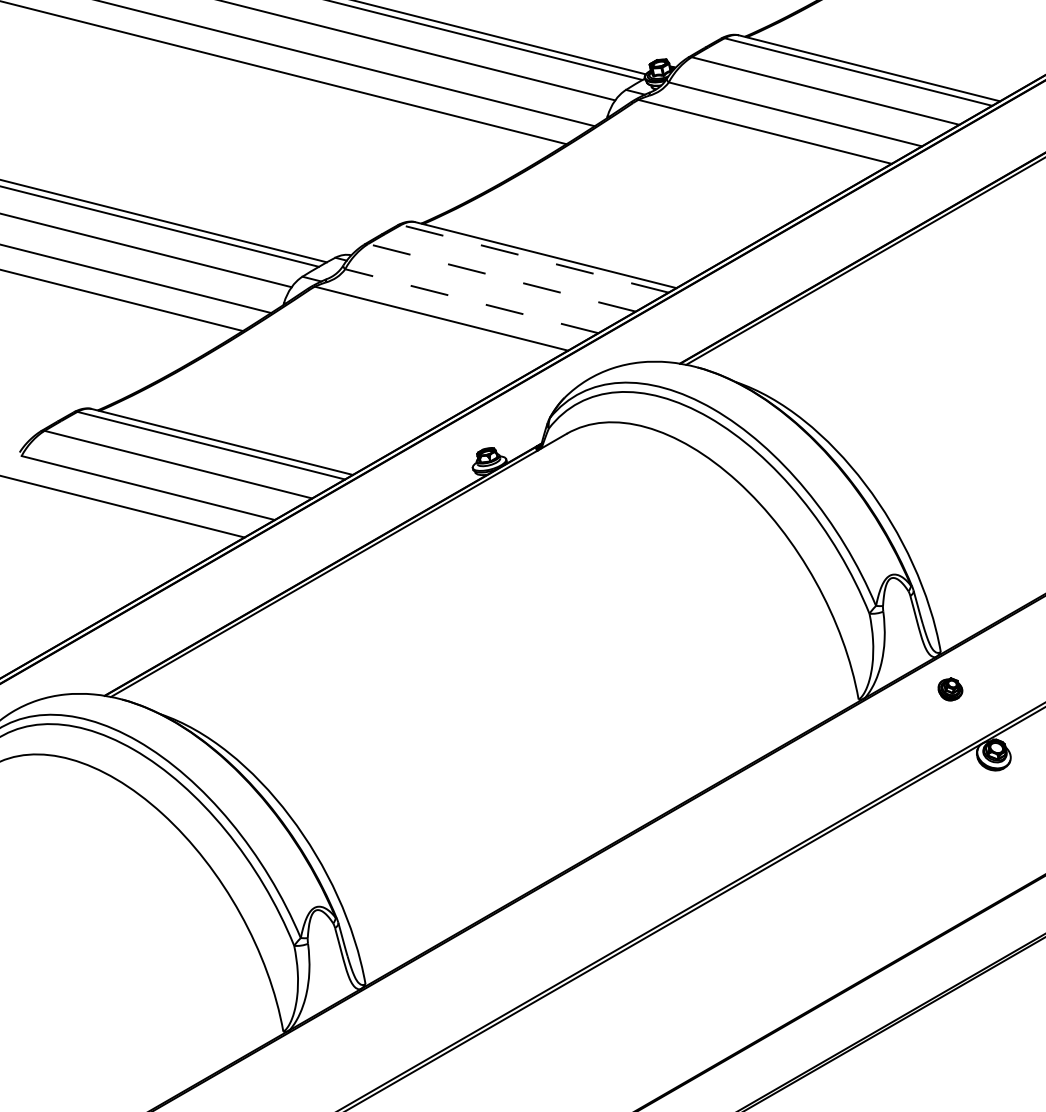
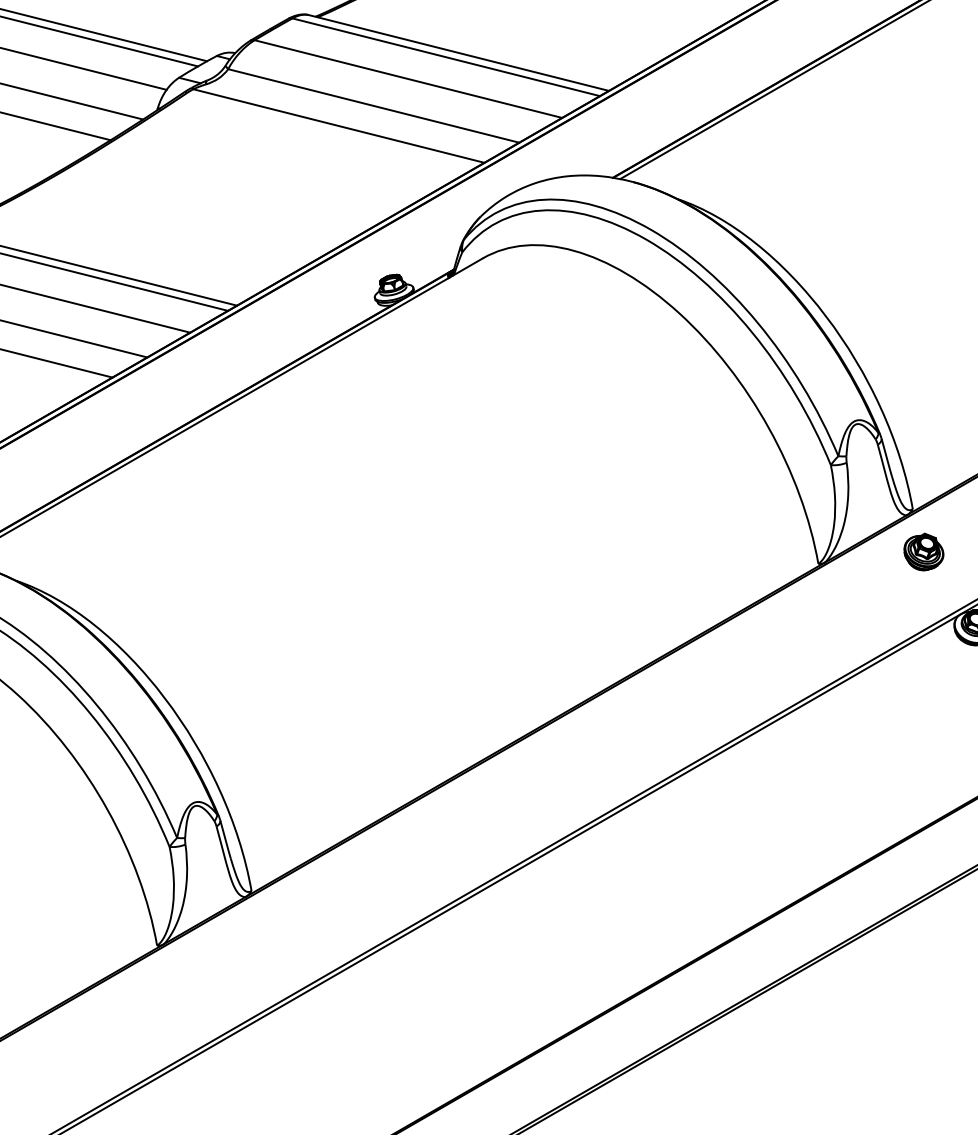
line: (534, 258) -> (445, 56), dashed -> solid
line: (501, 277) -> (407, 78), dashed -> solid
line: (471, 301) -> (373, 106), dashed -> solid
part: (950, 689) -> (923, 552), size x1.43

